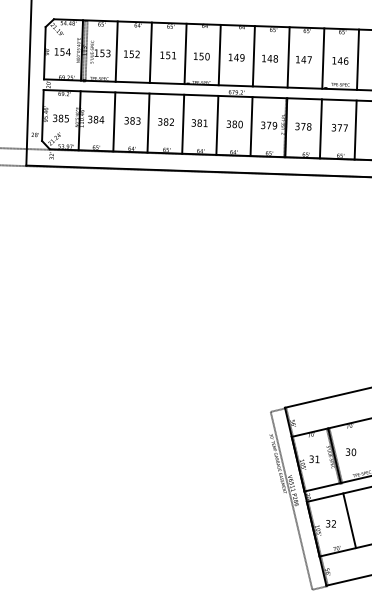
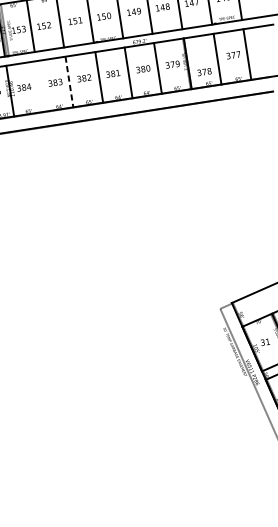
line: (114, 121) -> (40, 86), removed
line: (148, 123) -> (69, 82), solid -> dashed
text: (303, 126) -> (204, 71), moved

